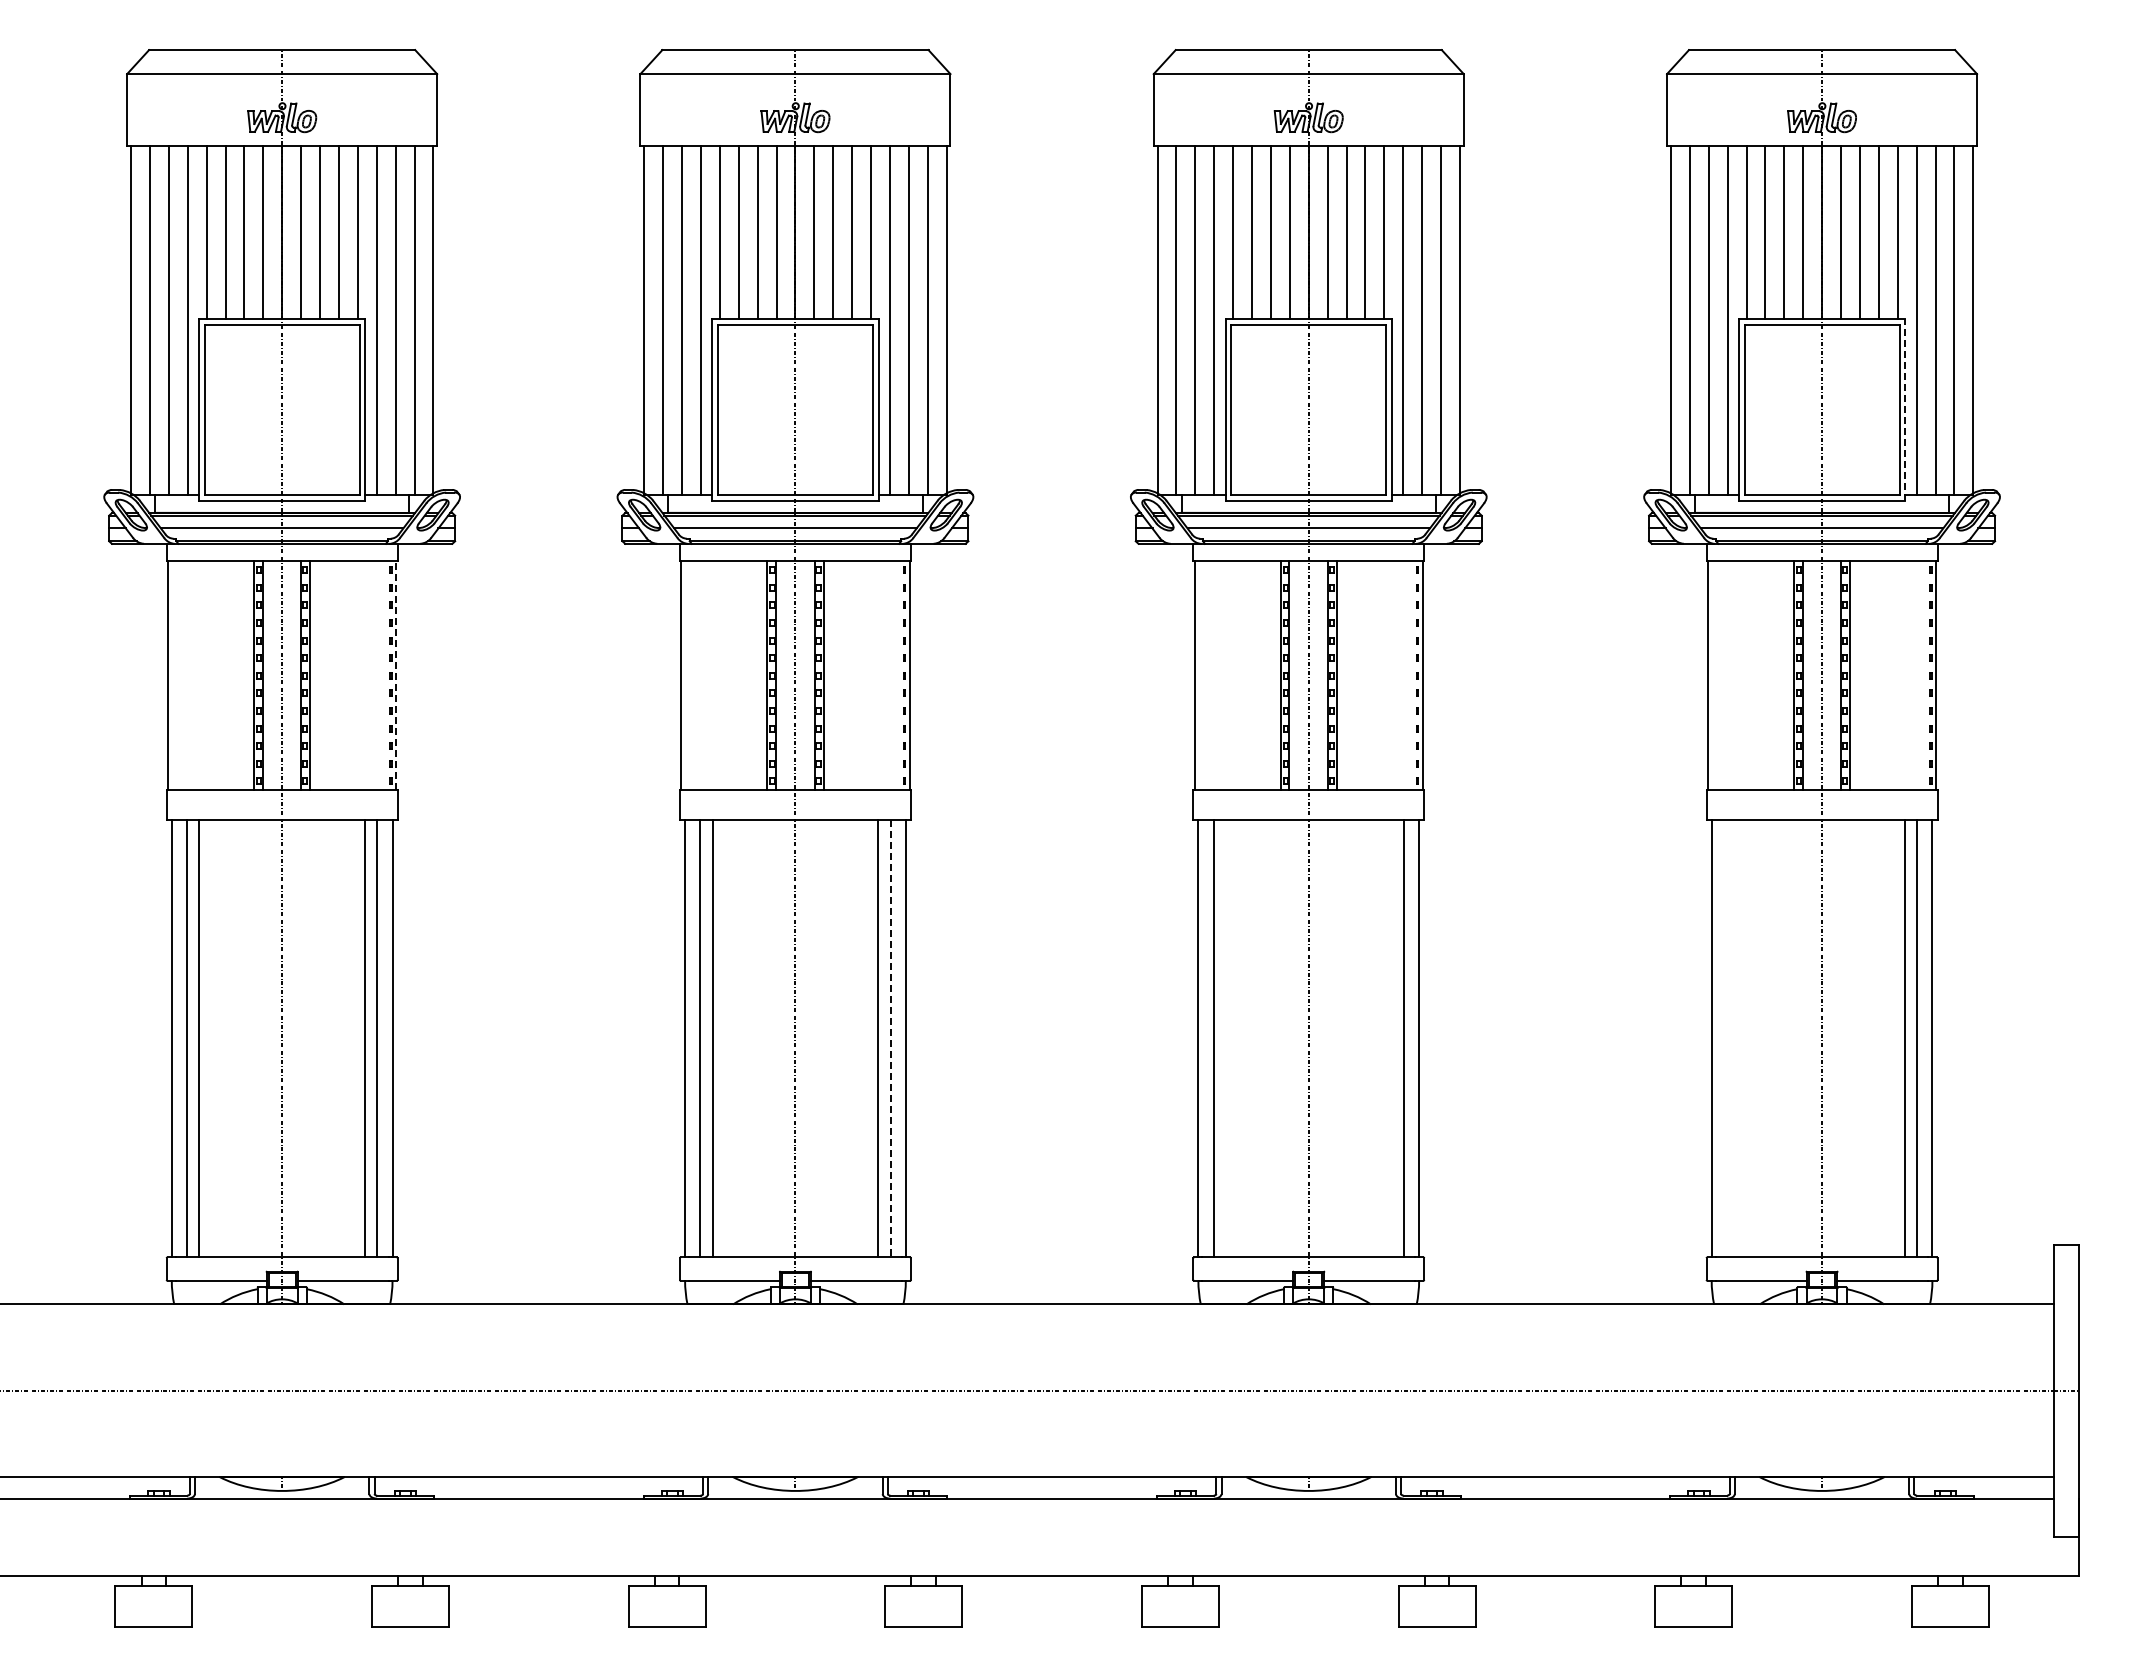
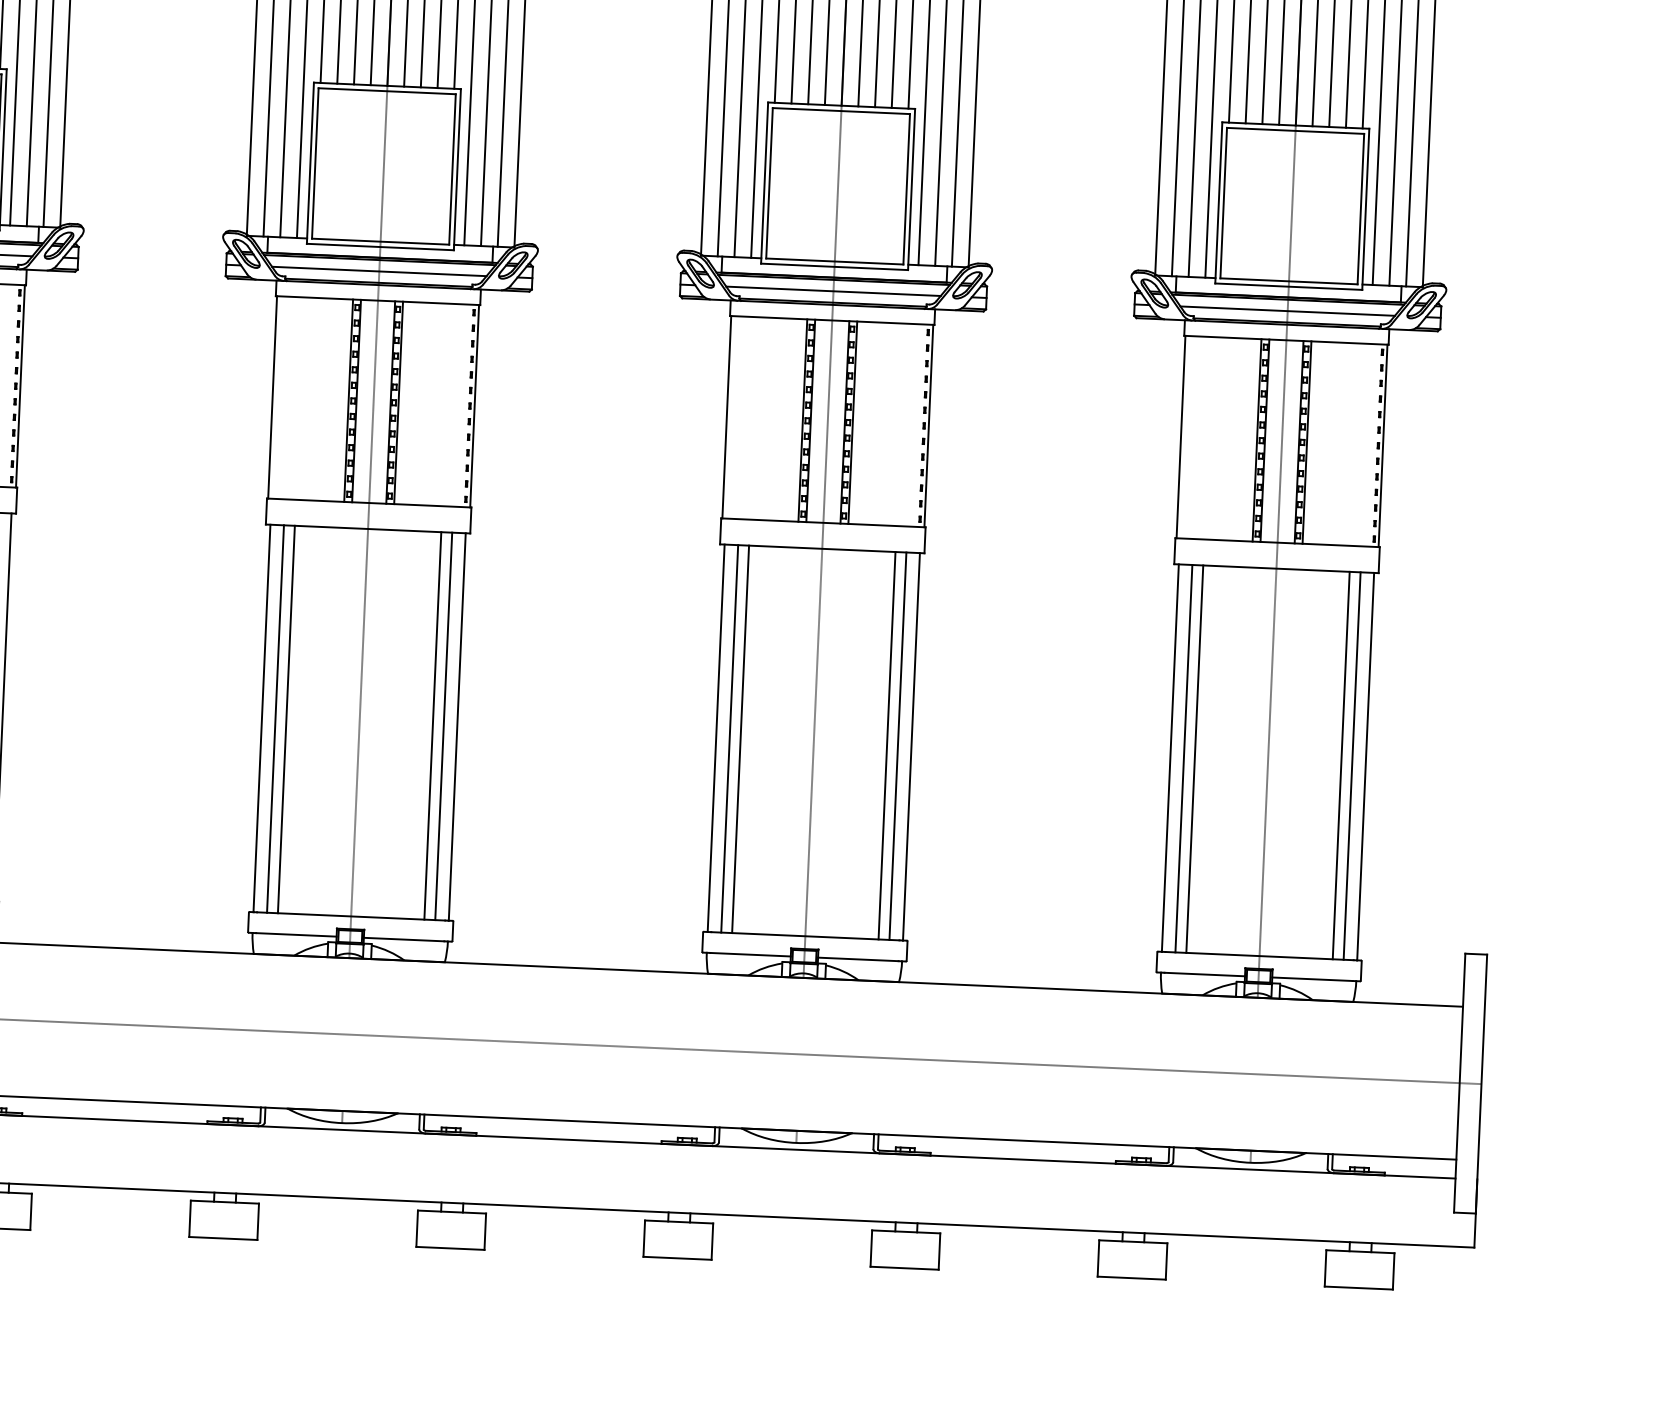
line: (1905, 409) -> (1366, 209), dashed -> solid
line: (396, 675) -> (20, 386), dashed -> solid
line: (890, 1038) -> (443, 726), dashed -> solid
line: (1226, 1038) -> (741, 739), added
line: (1391, 1038) -> (887, 745), added
line: (1726, 1038) -> (1183, 758), added
line: (1739, 1038) -> (1194, 759), added

